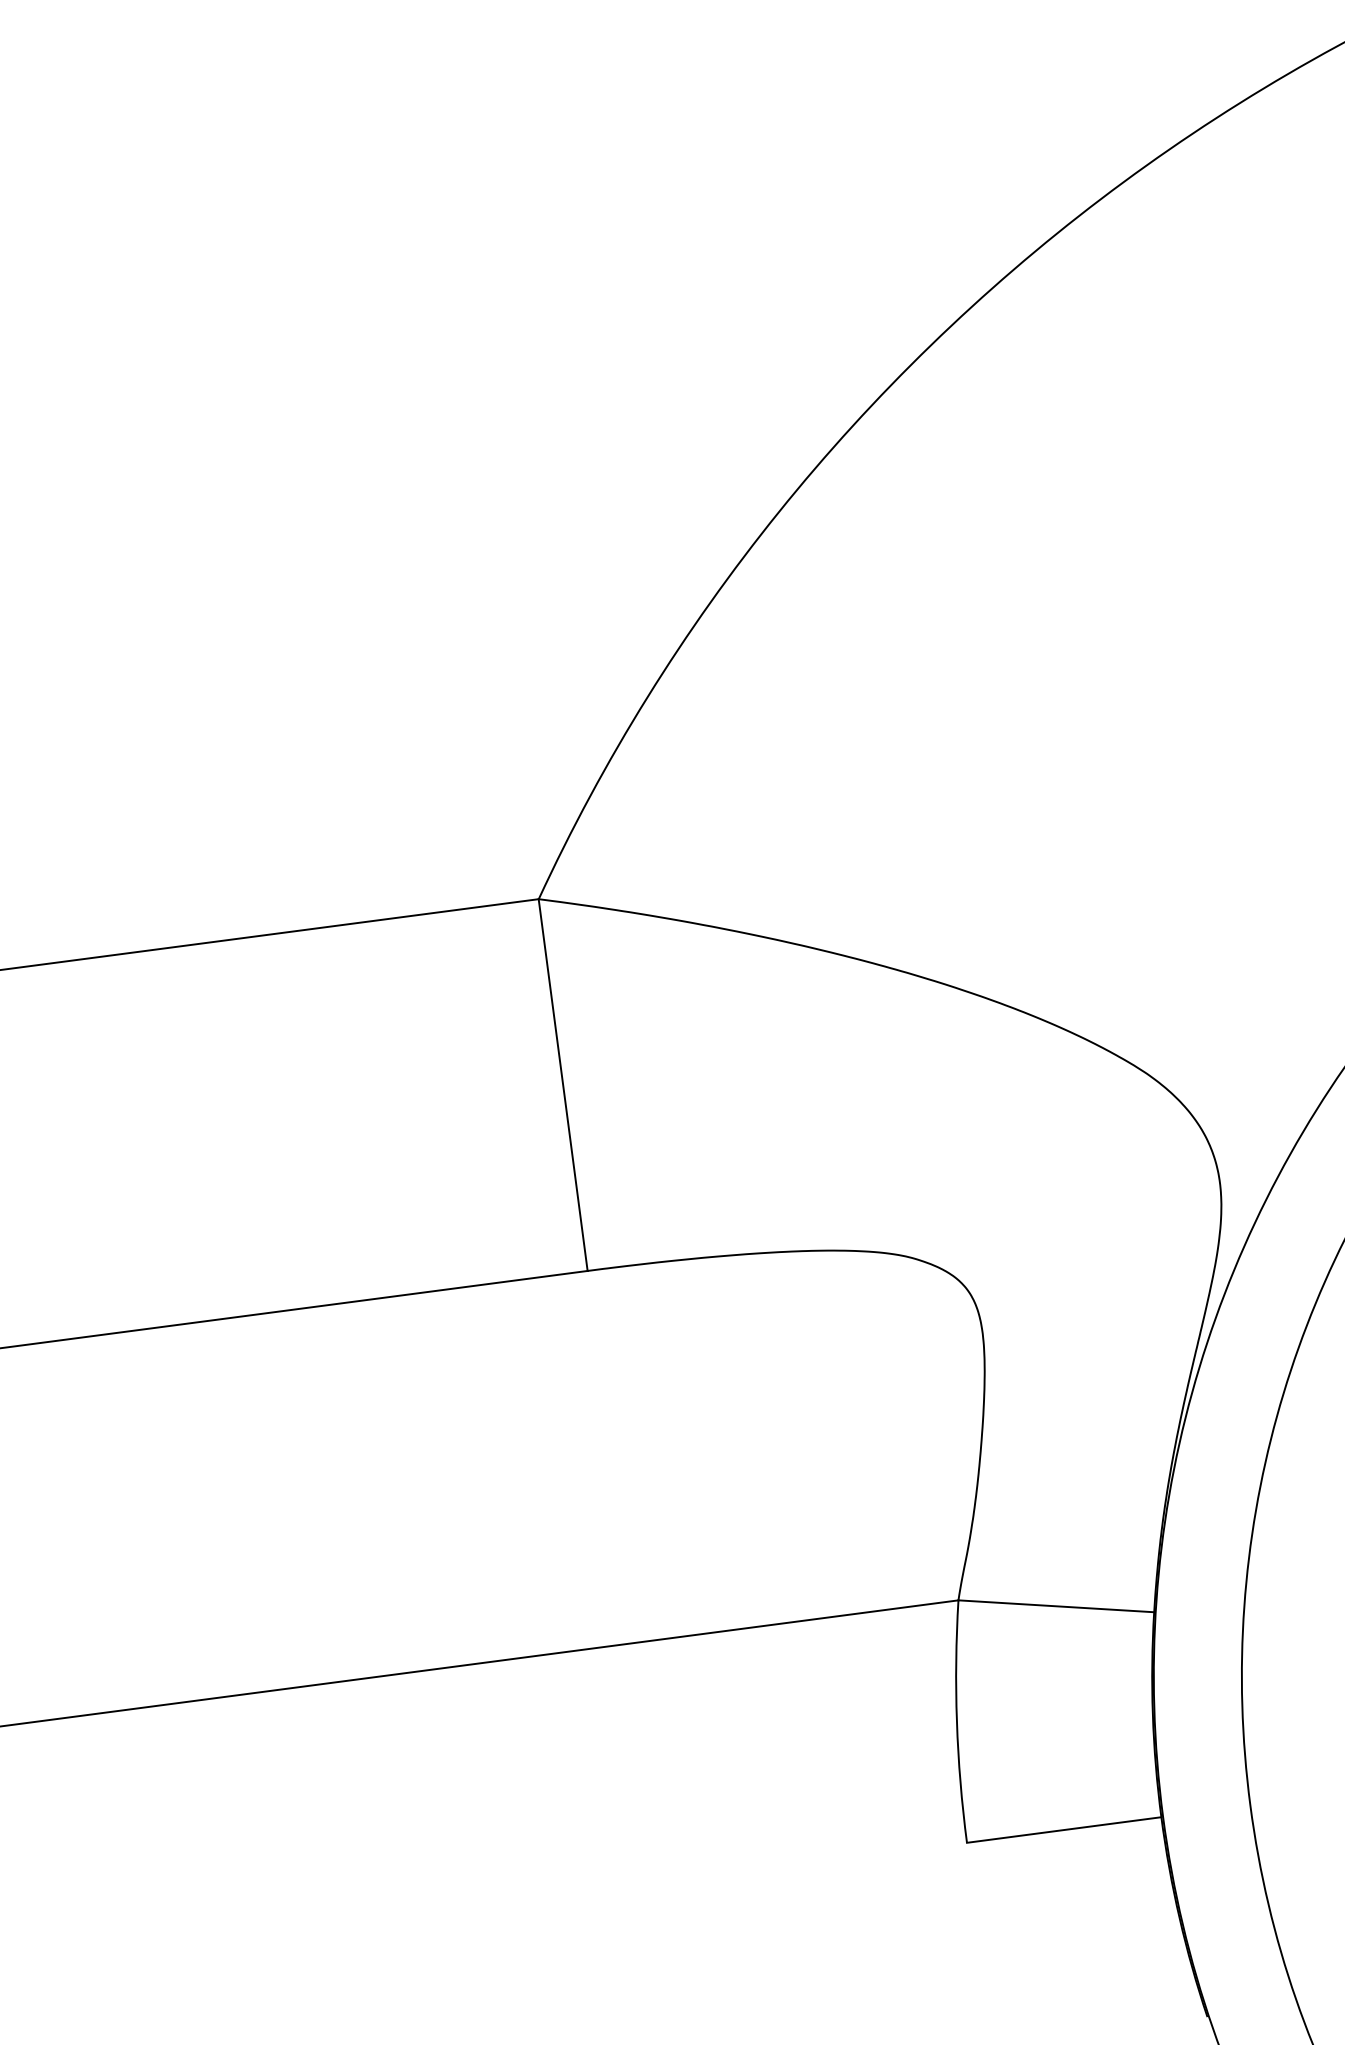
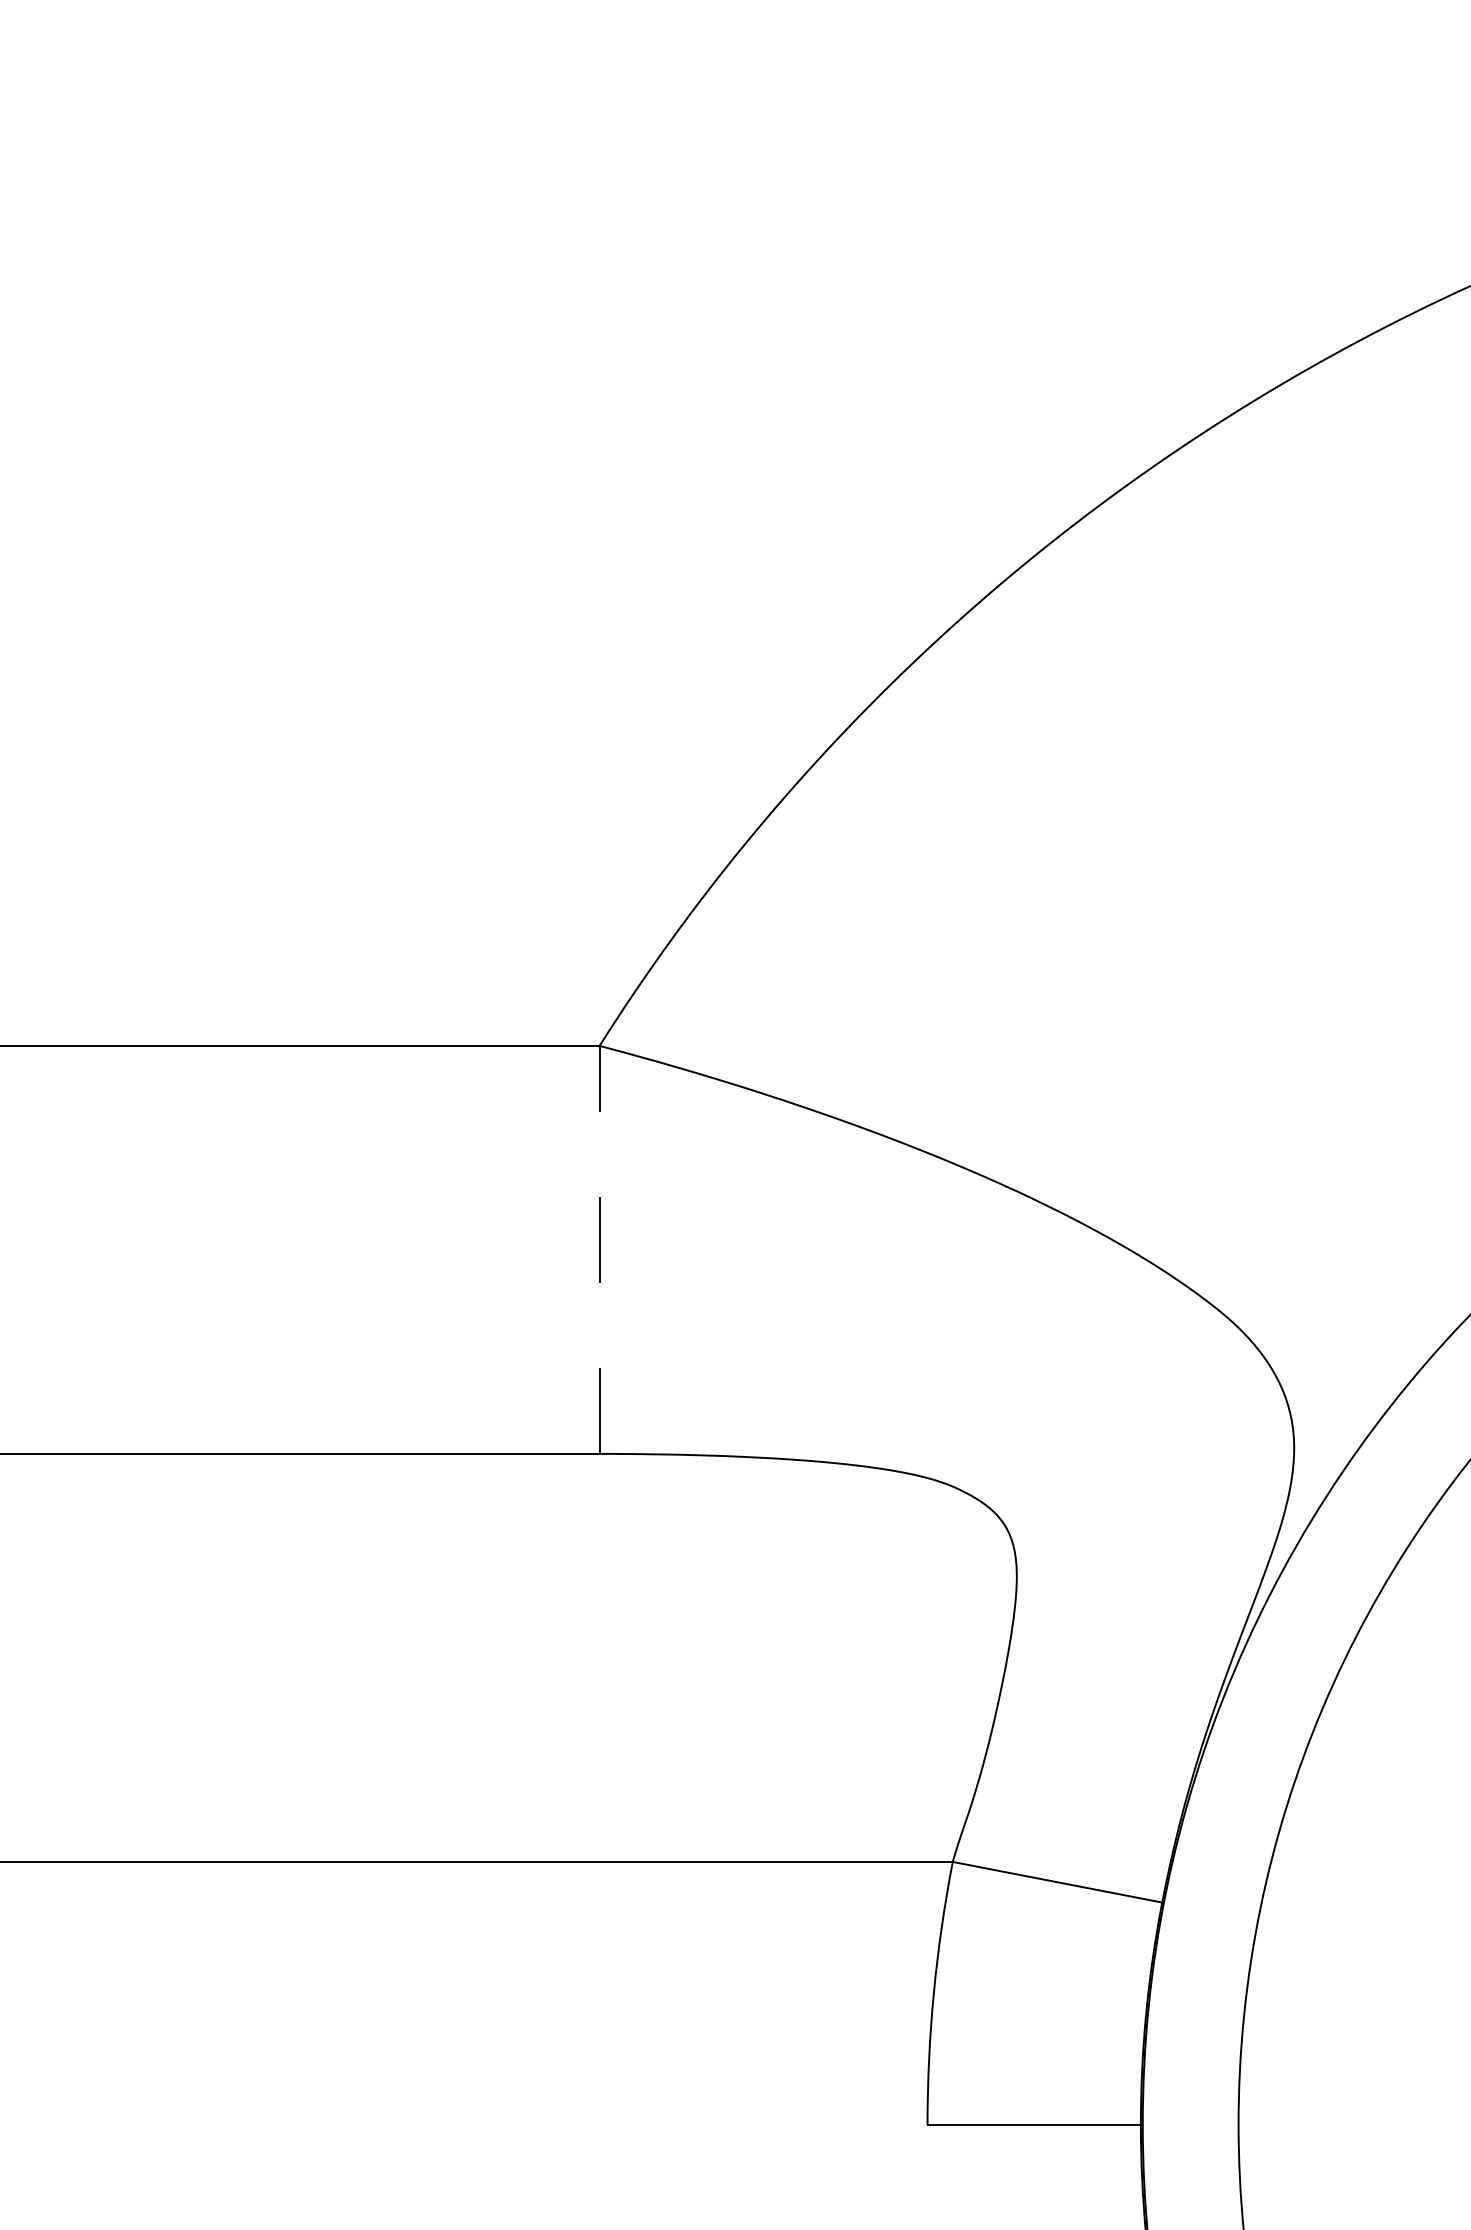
line: (563, 1084) -> (599, 1249), solid -> dashed

